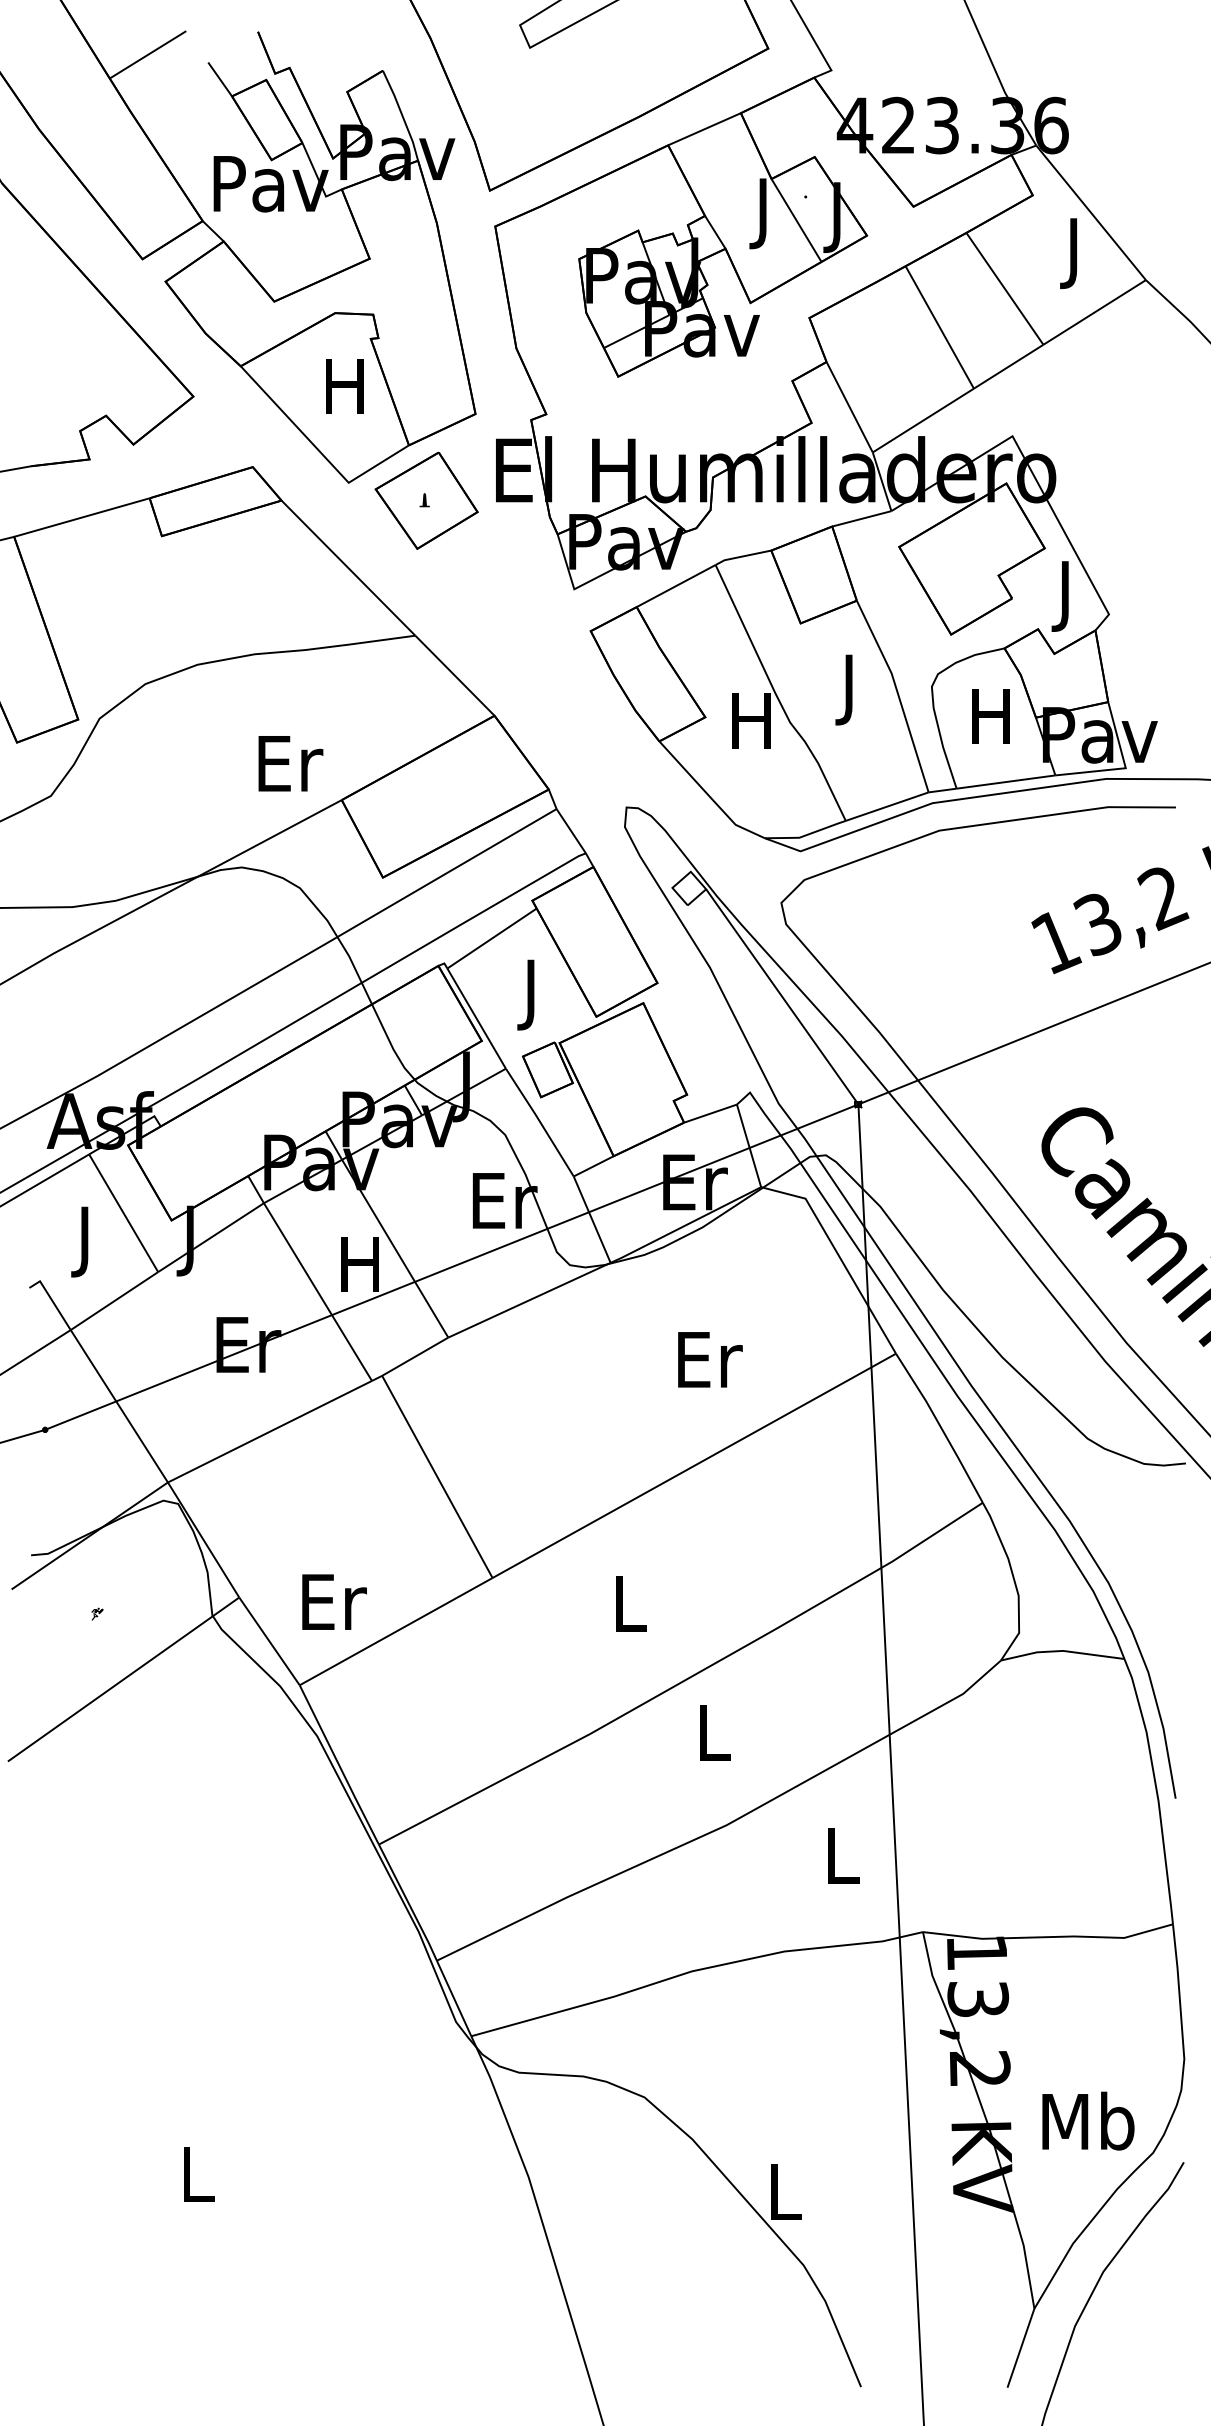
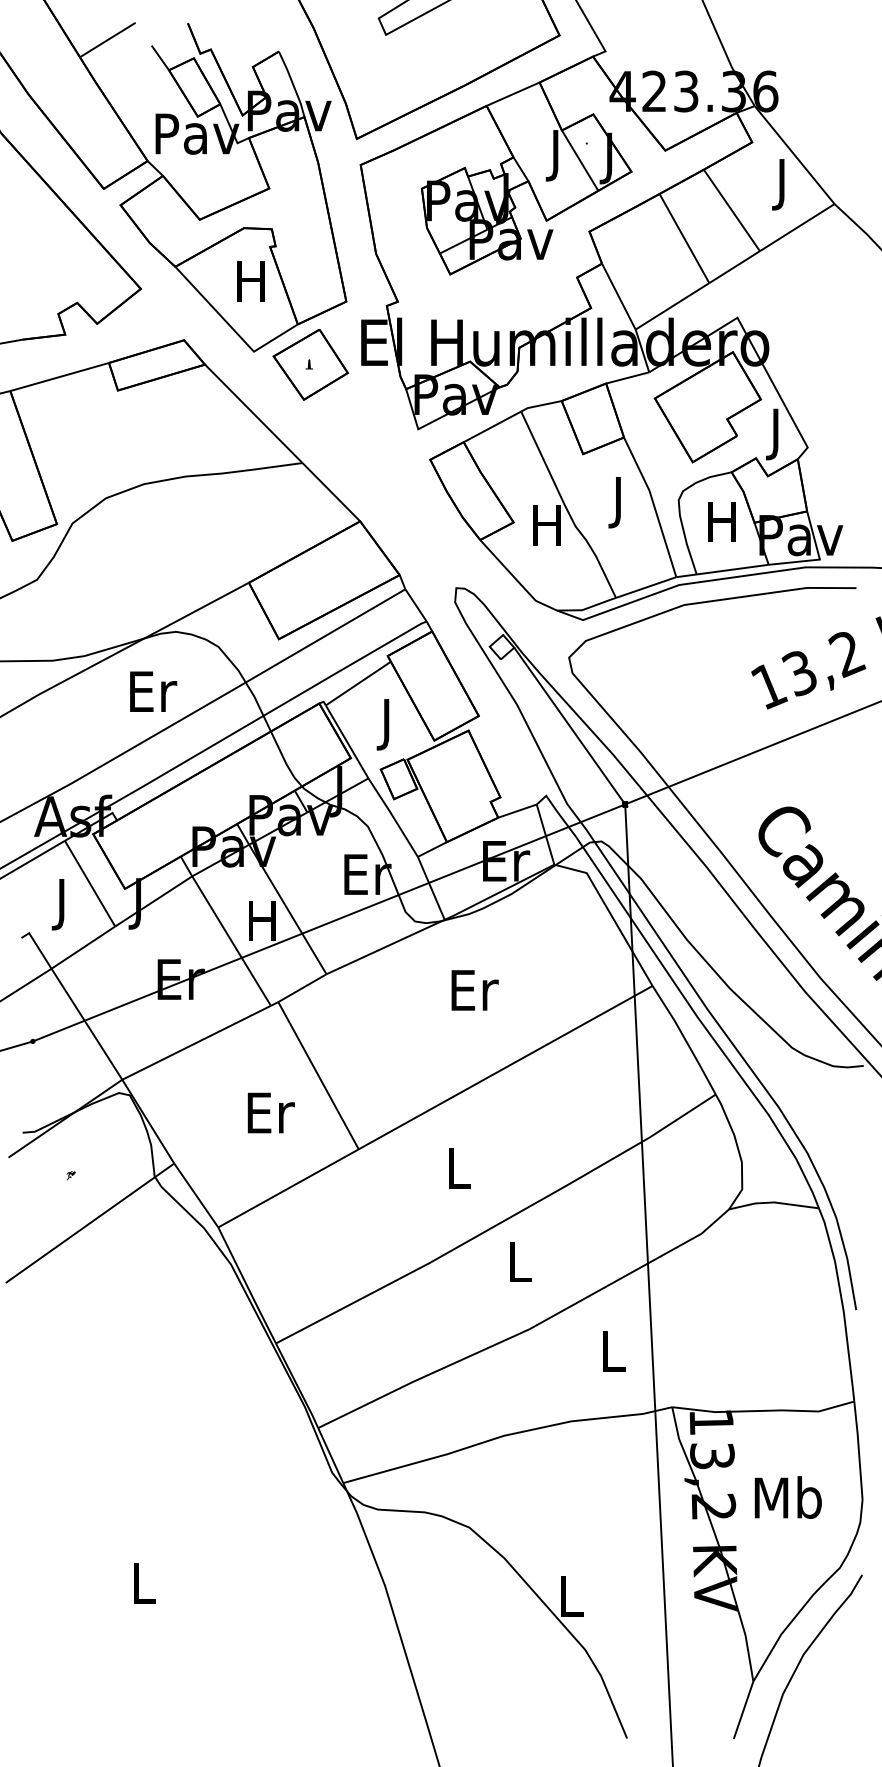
text: (290, 763) -> (153, 691), moved
text: (710, 1359) -> (475, 990), moved
text: (334, 1601) -> (271, 1112), moved
text: (1088, 2120) -> (788, 1497), moved

